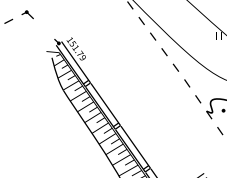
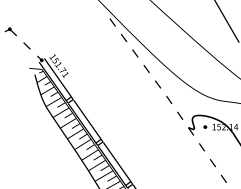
part: (43, 28) -> (26, 45), added
text: (82, 57) -> (65, 74), 151.79 -> 151.71

